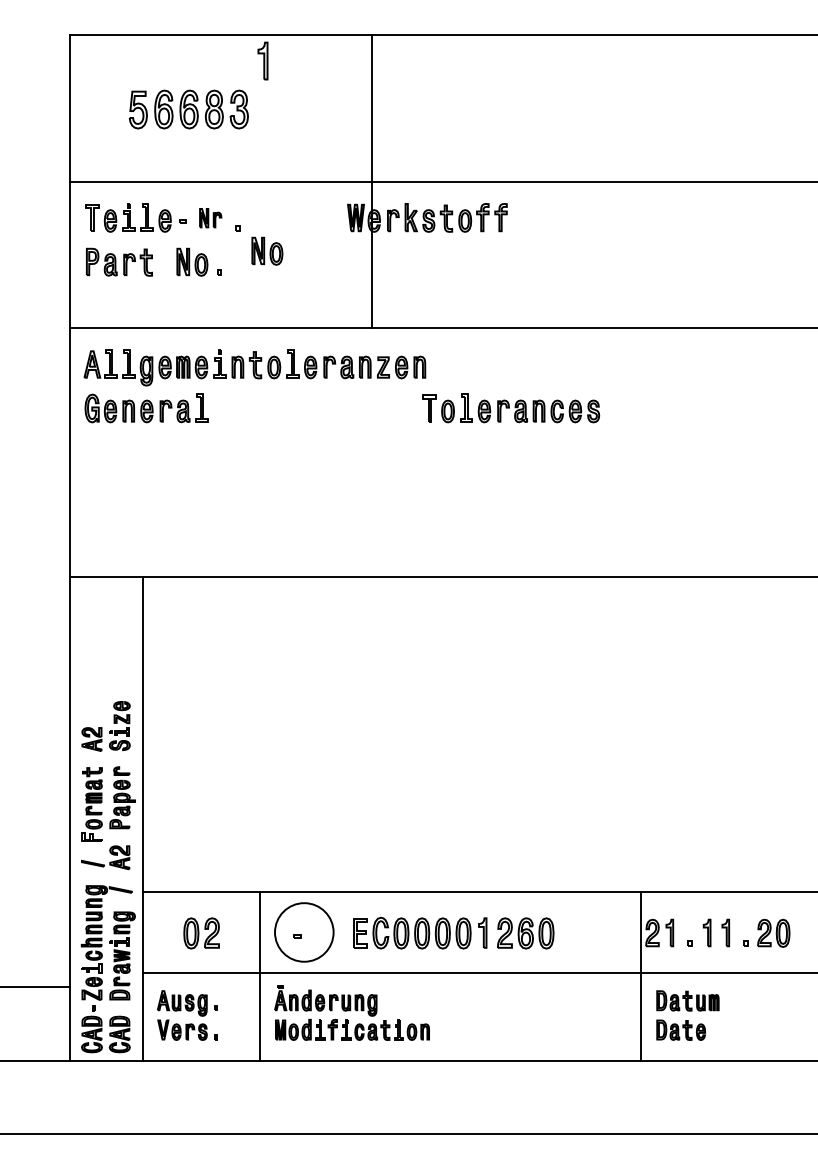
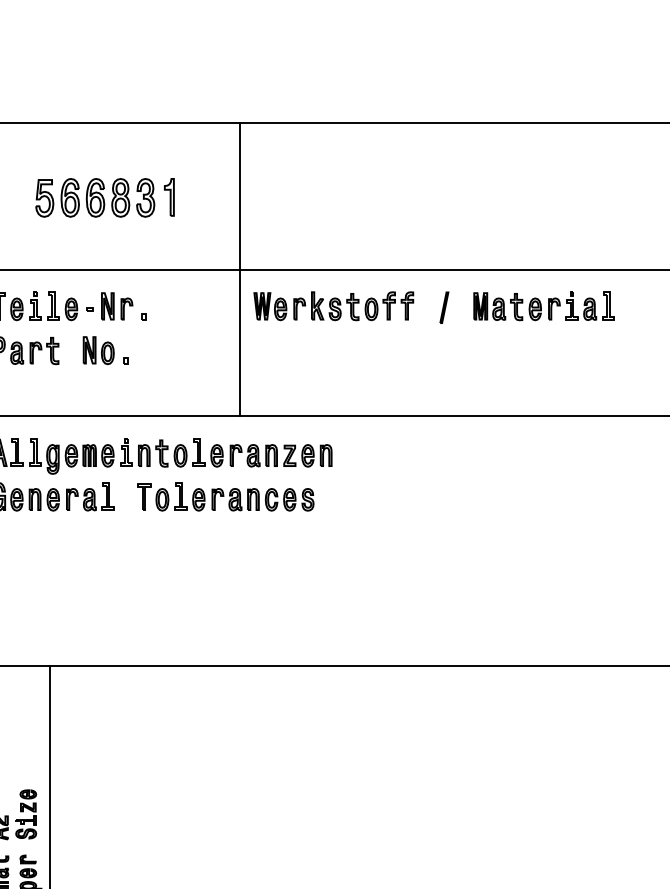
part: (262, 60) -> (168, 196), moved
line: (371, 181) -> (239, 269), moved
part: (637, 217) -> (543, 305), added
part: (210, 218) -> (116, 306), size x1.43
line: (537, 219) -> (443, 307), added
part: (267, 250) -> (173, 338), removed
part: (511, 408) -> (225, 496), moved

